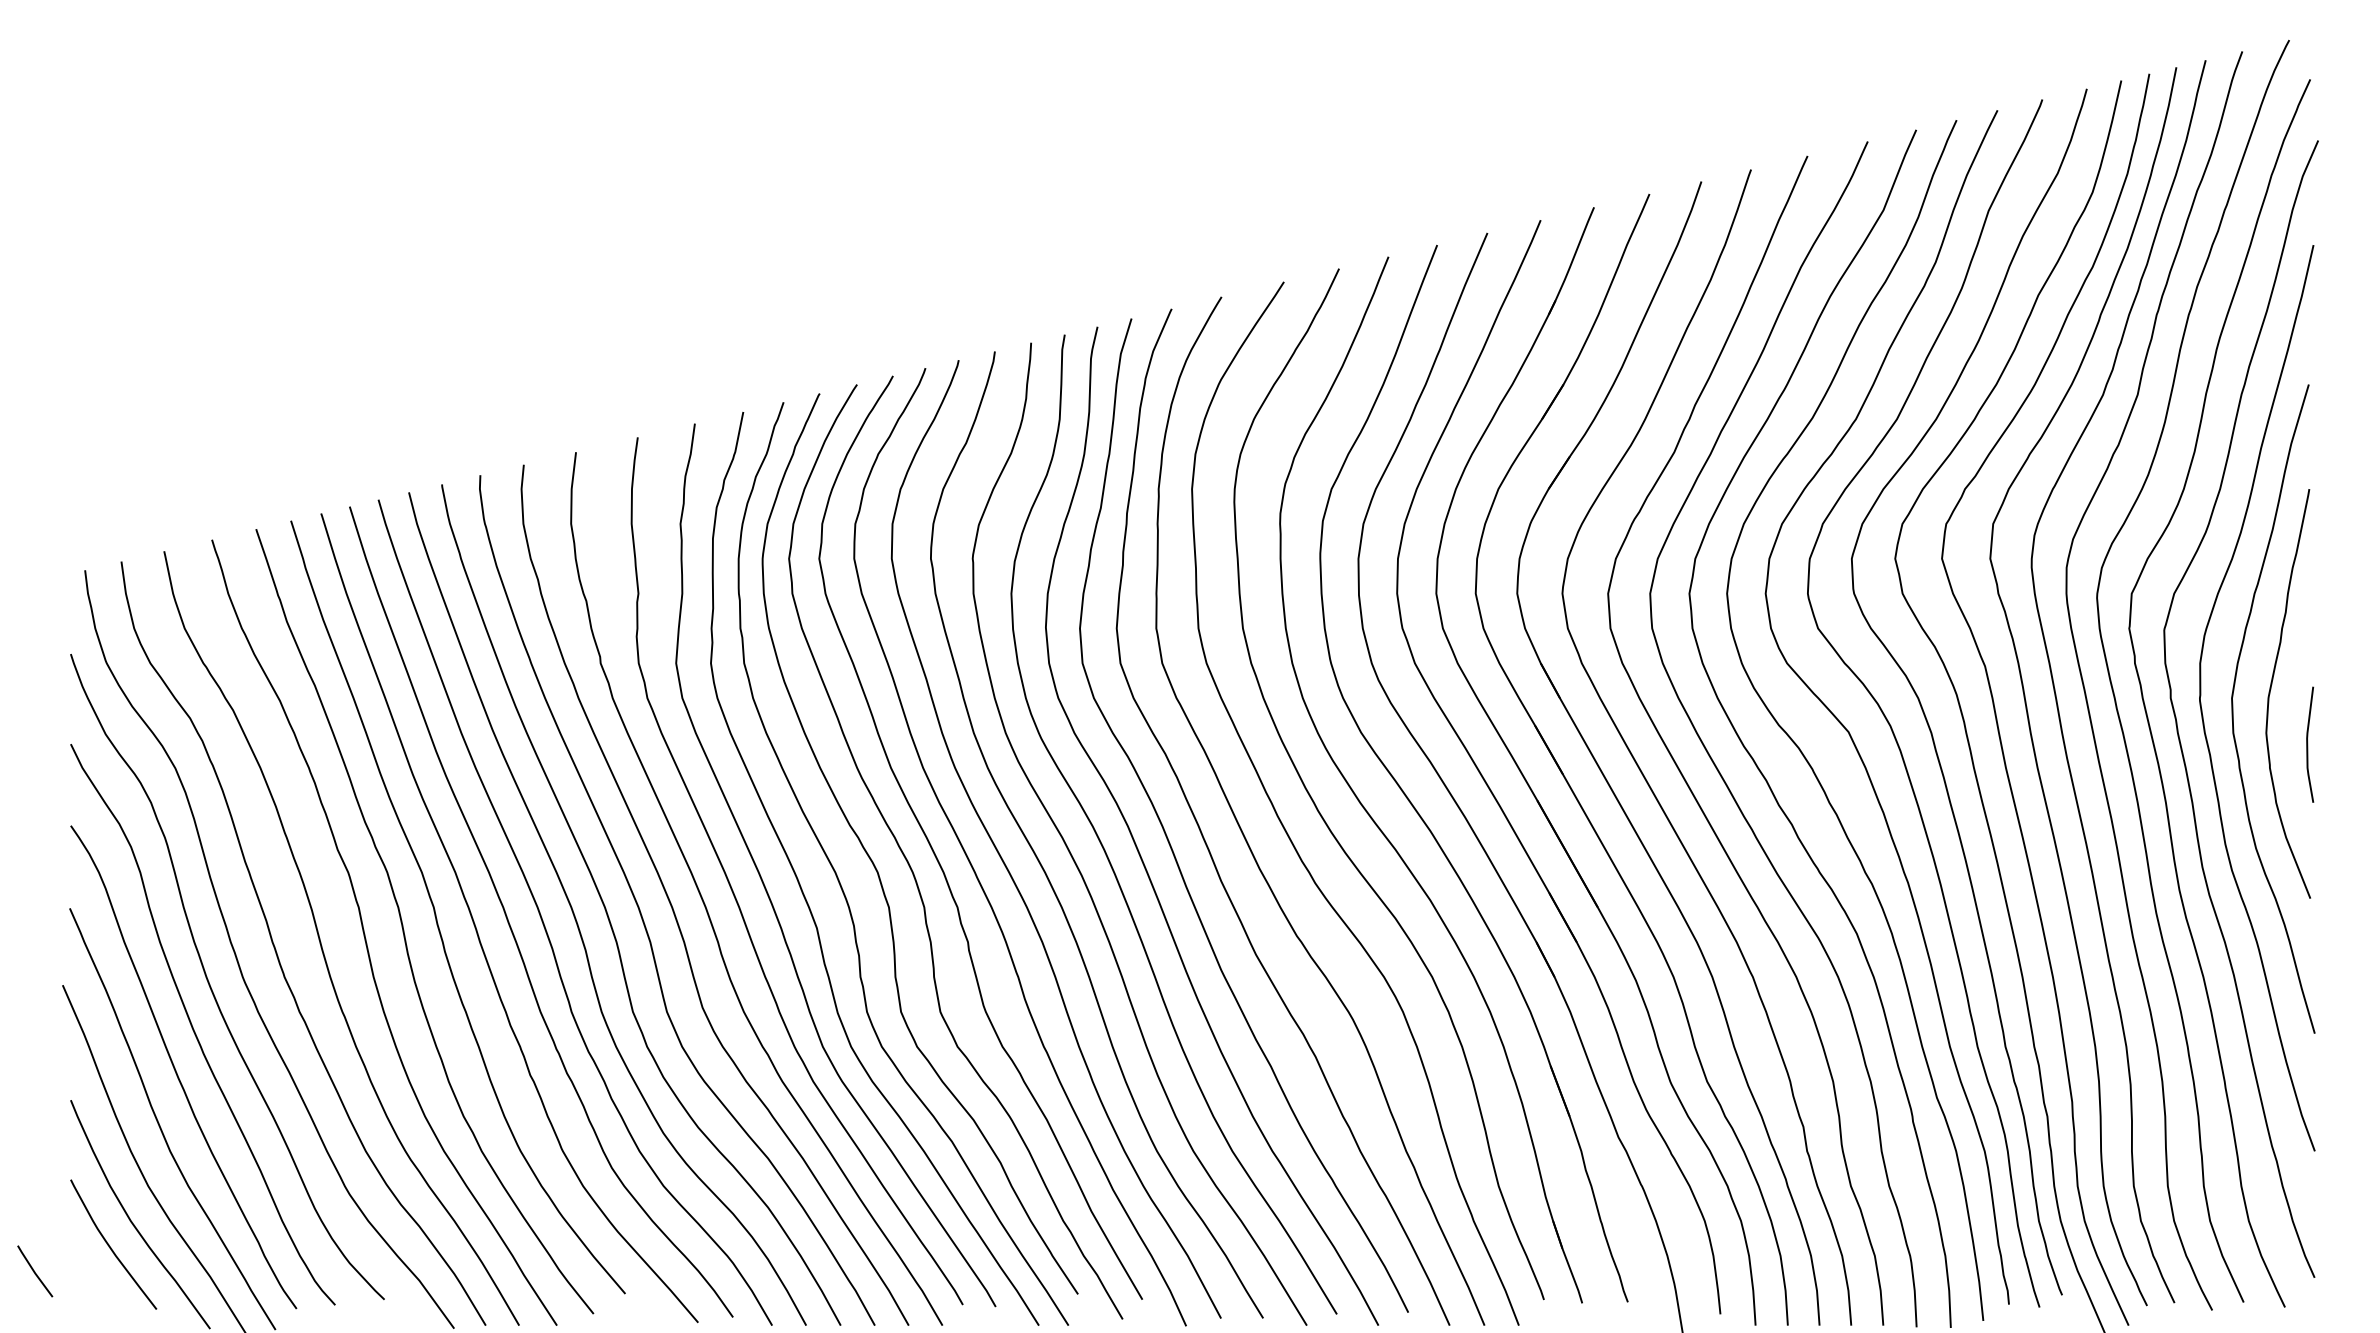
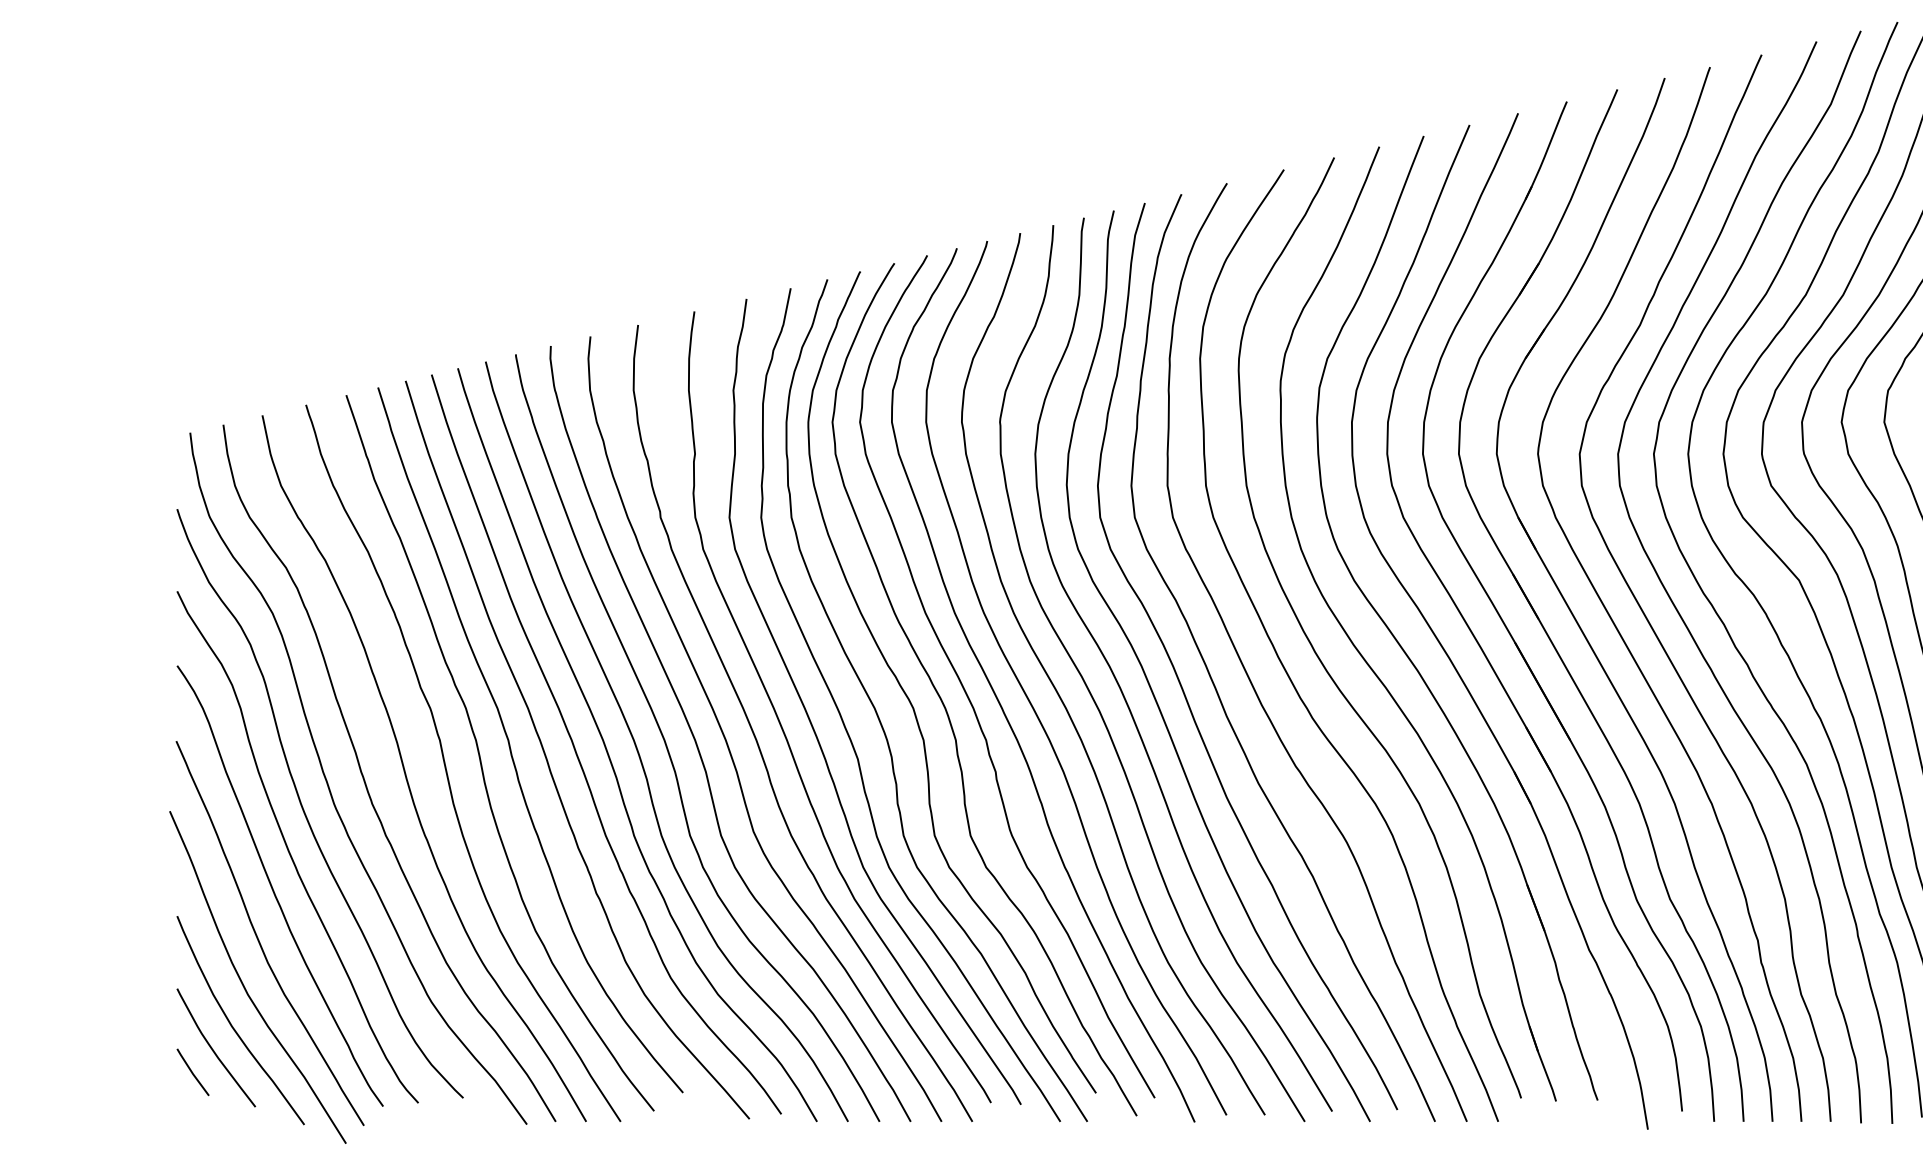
line: (35, 1271) -> (193, 1072), moved

